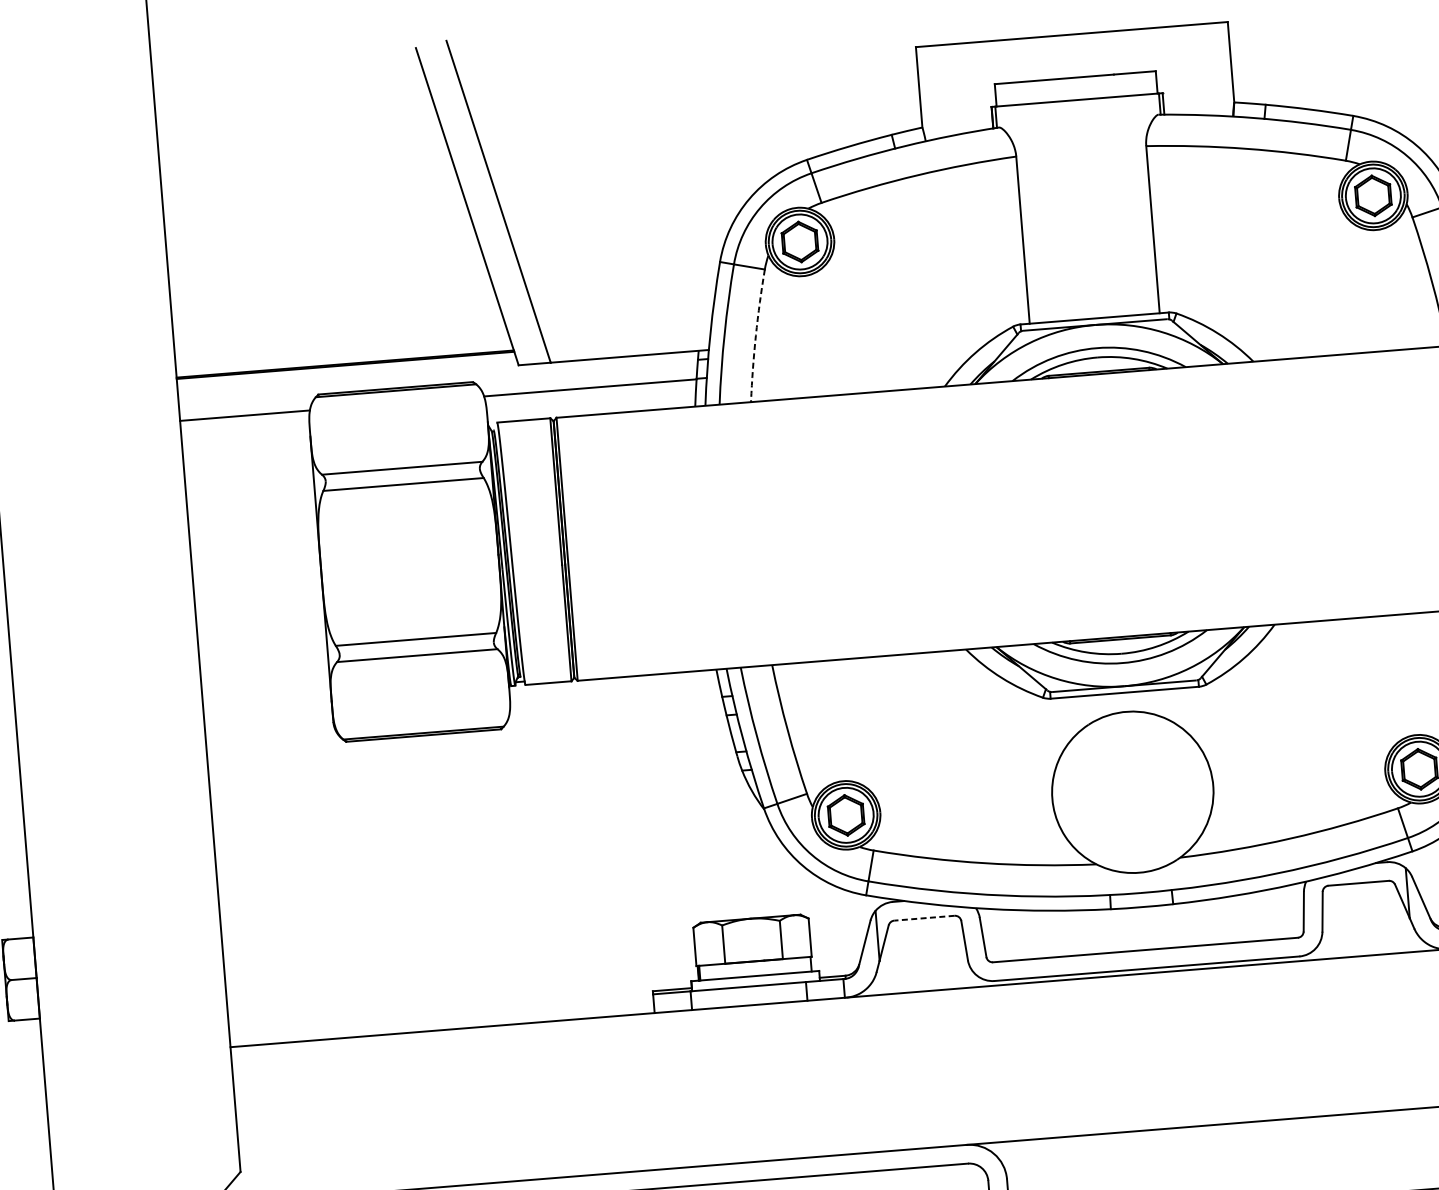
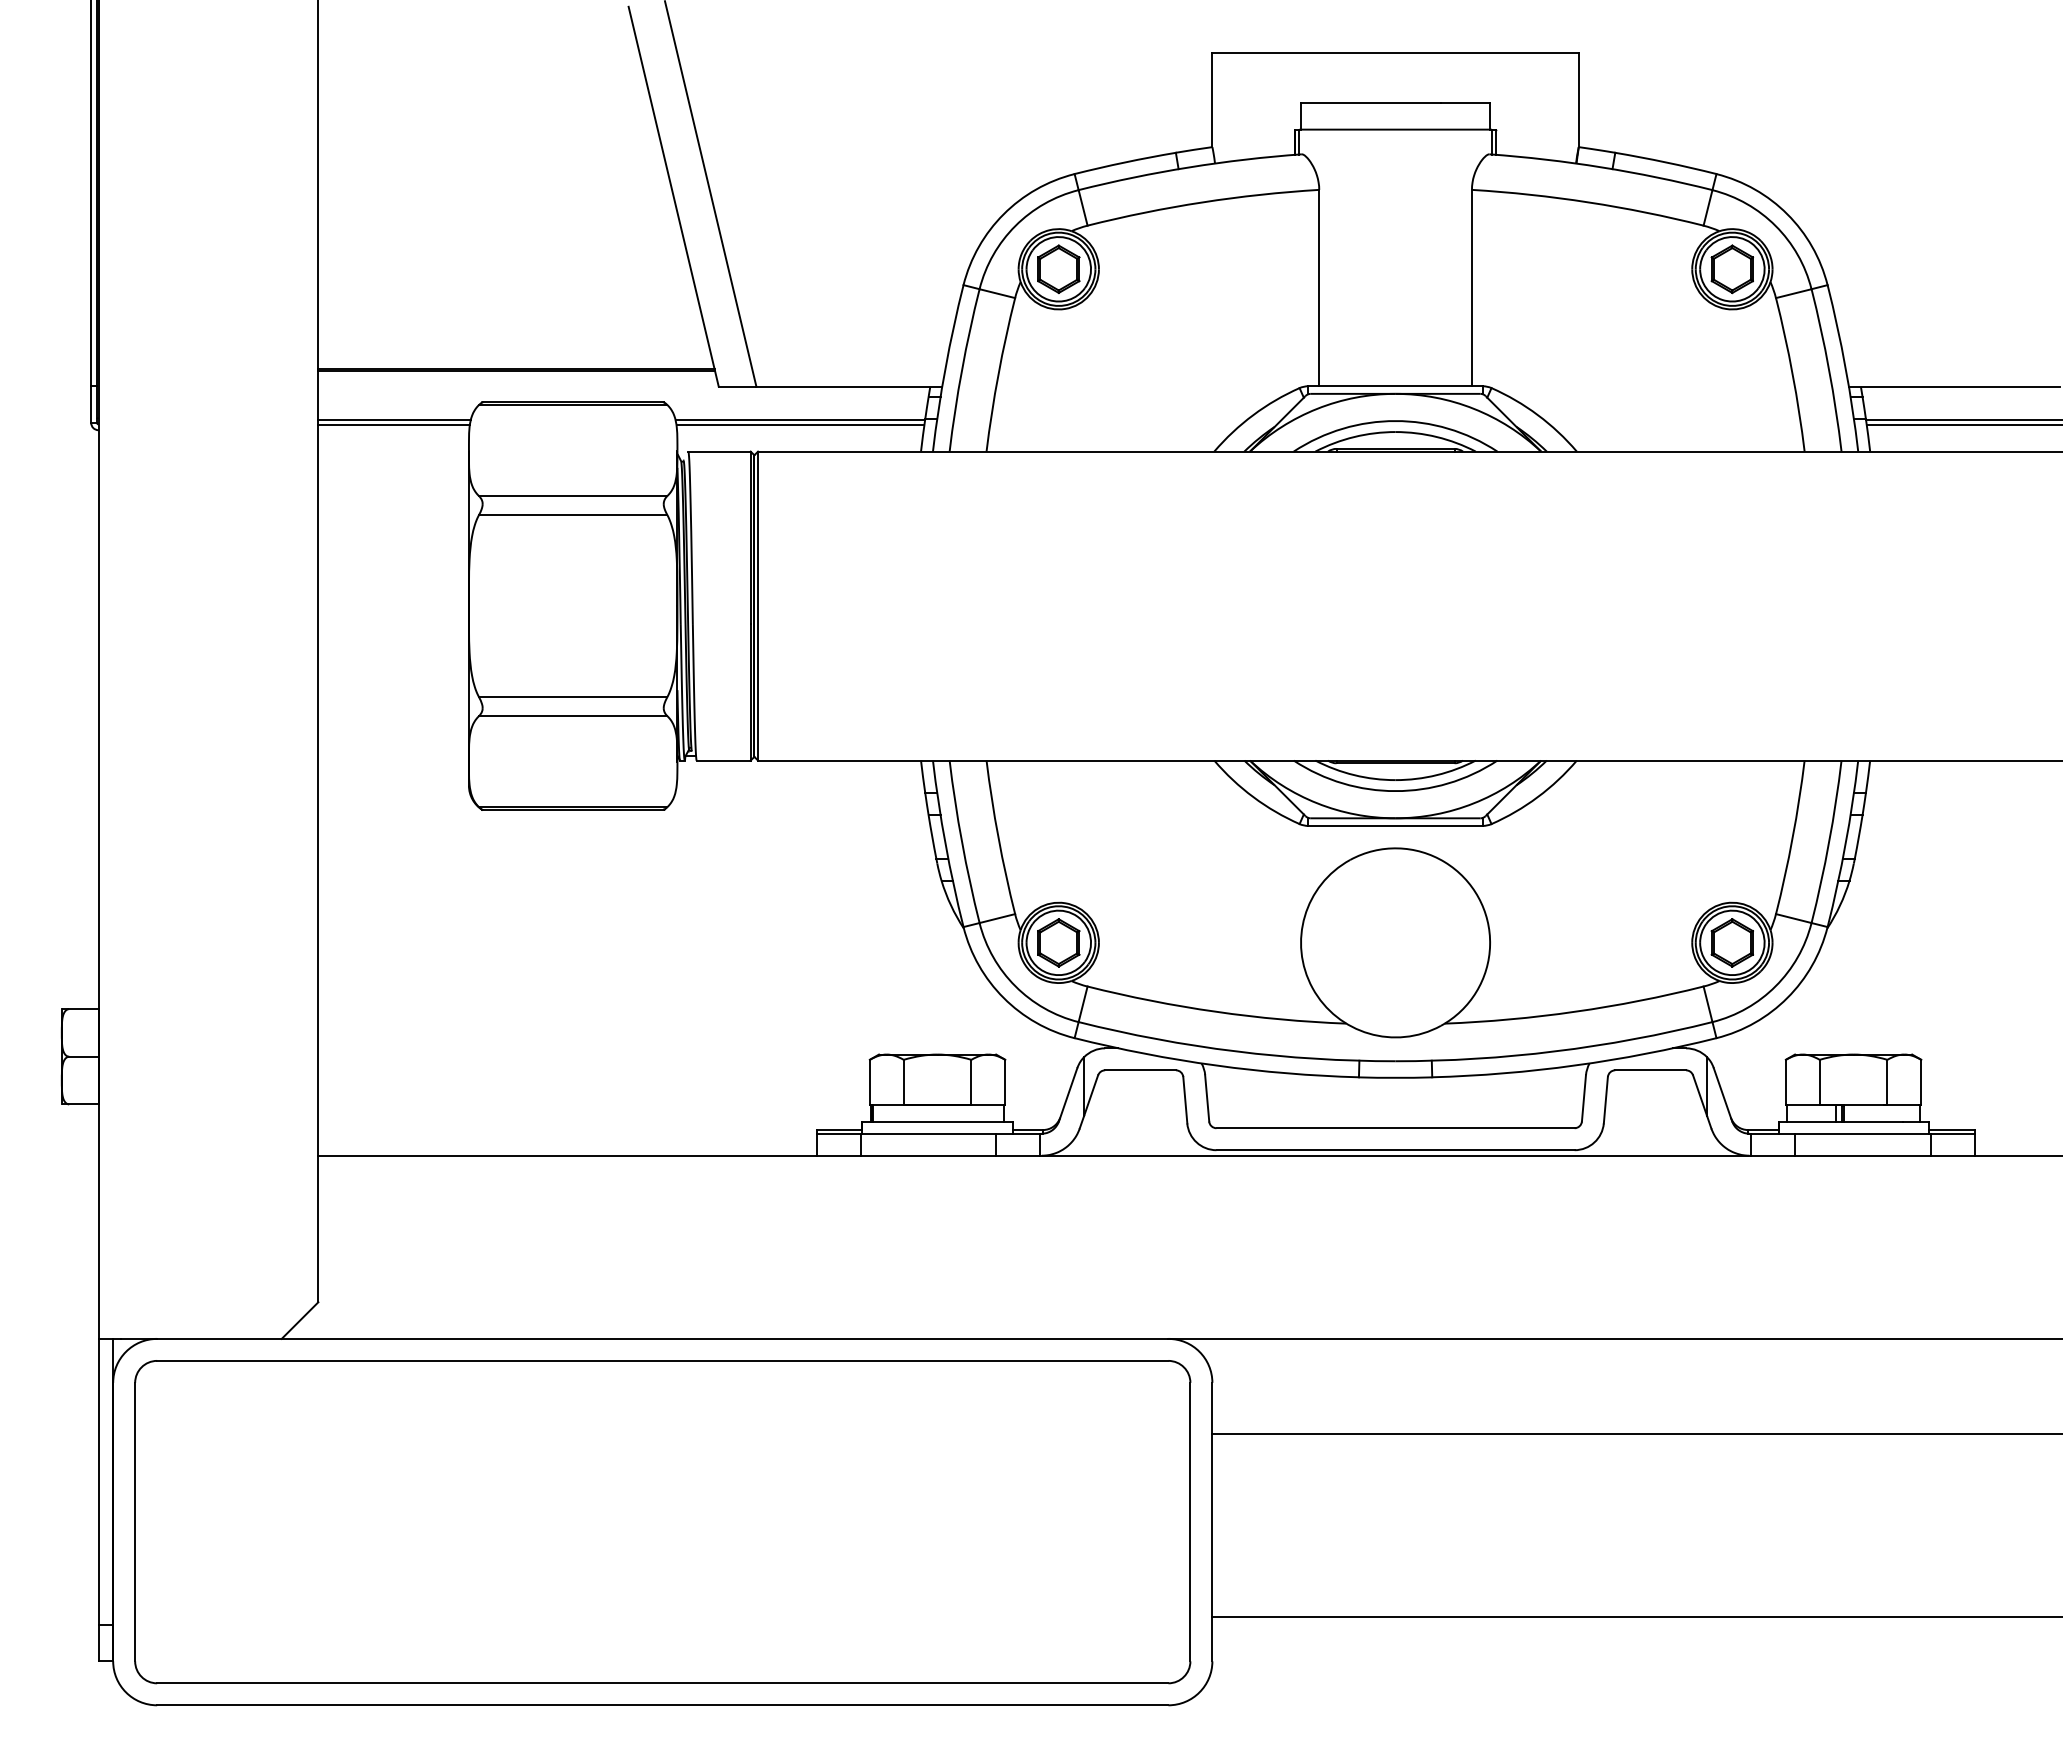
arc: (755, 335) -> (998, 374), dashed -> solid
line: (590, 392) -> (800, 425), added
line: (244, 420) -> (393, 425), added
line: (924, 918) -> (1140, 1070), dashed -> solid

